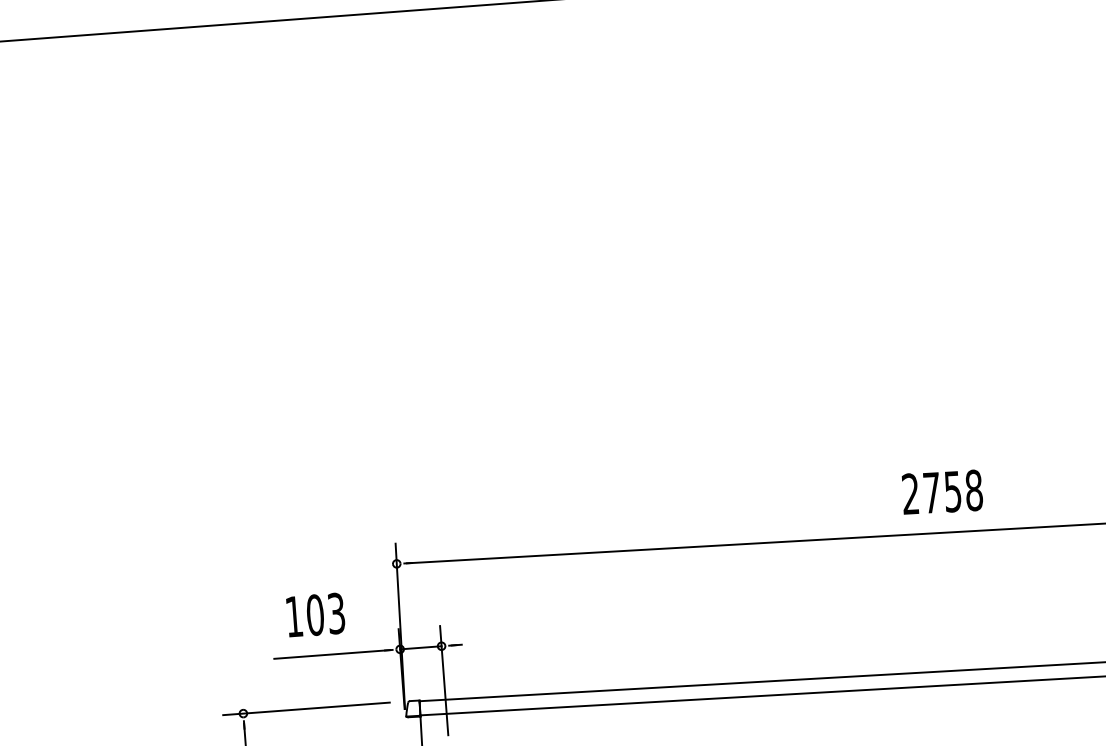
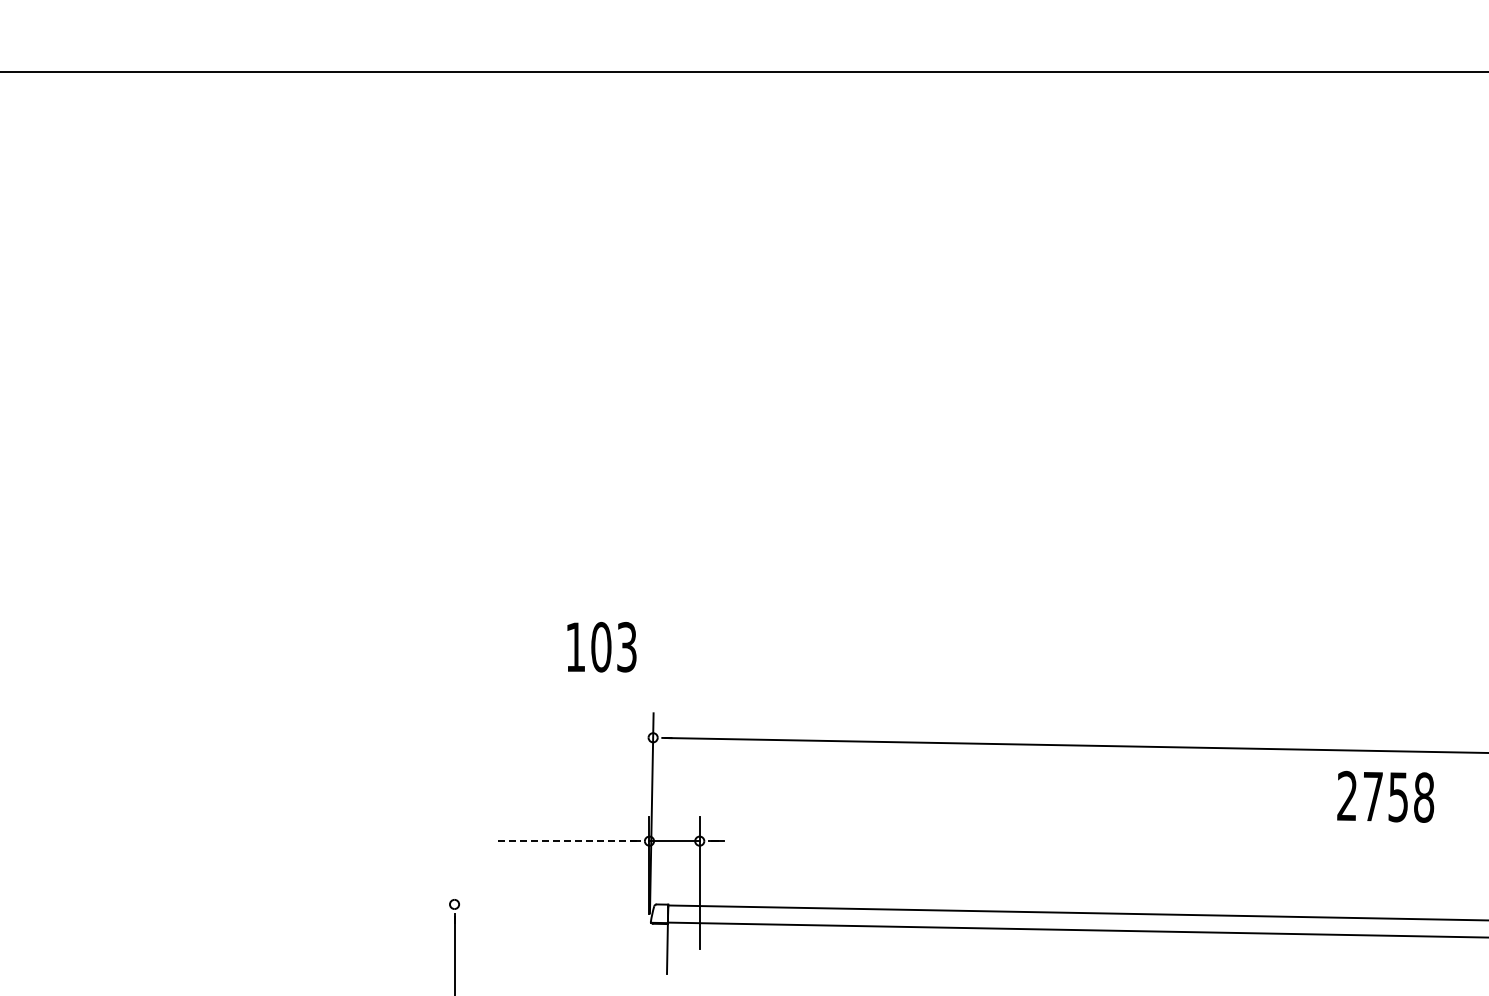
text: (942, 491) -> (1385, 796), moved
text: (315, 615) -> (601, 647), moved
line: (331, 654) -> (566, 841), solid -> dashed
line: (306, 708) -> (531, 904), removed

